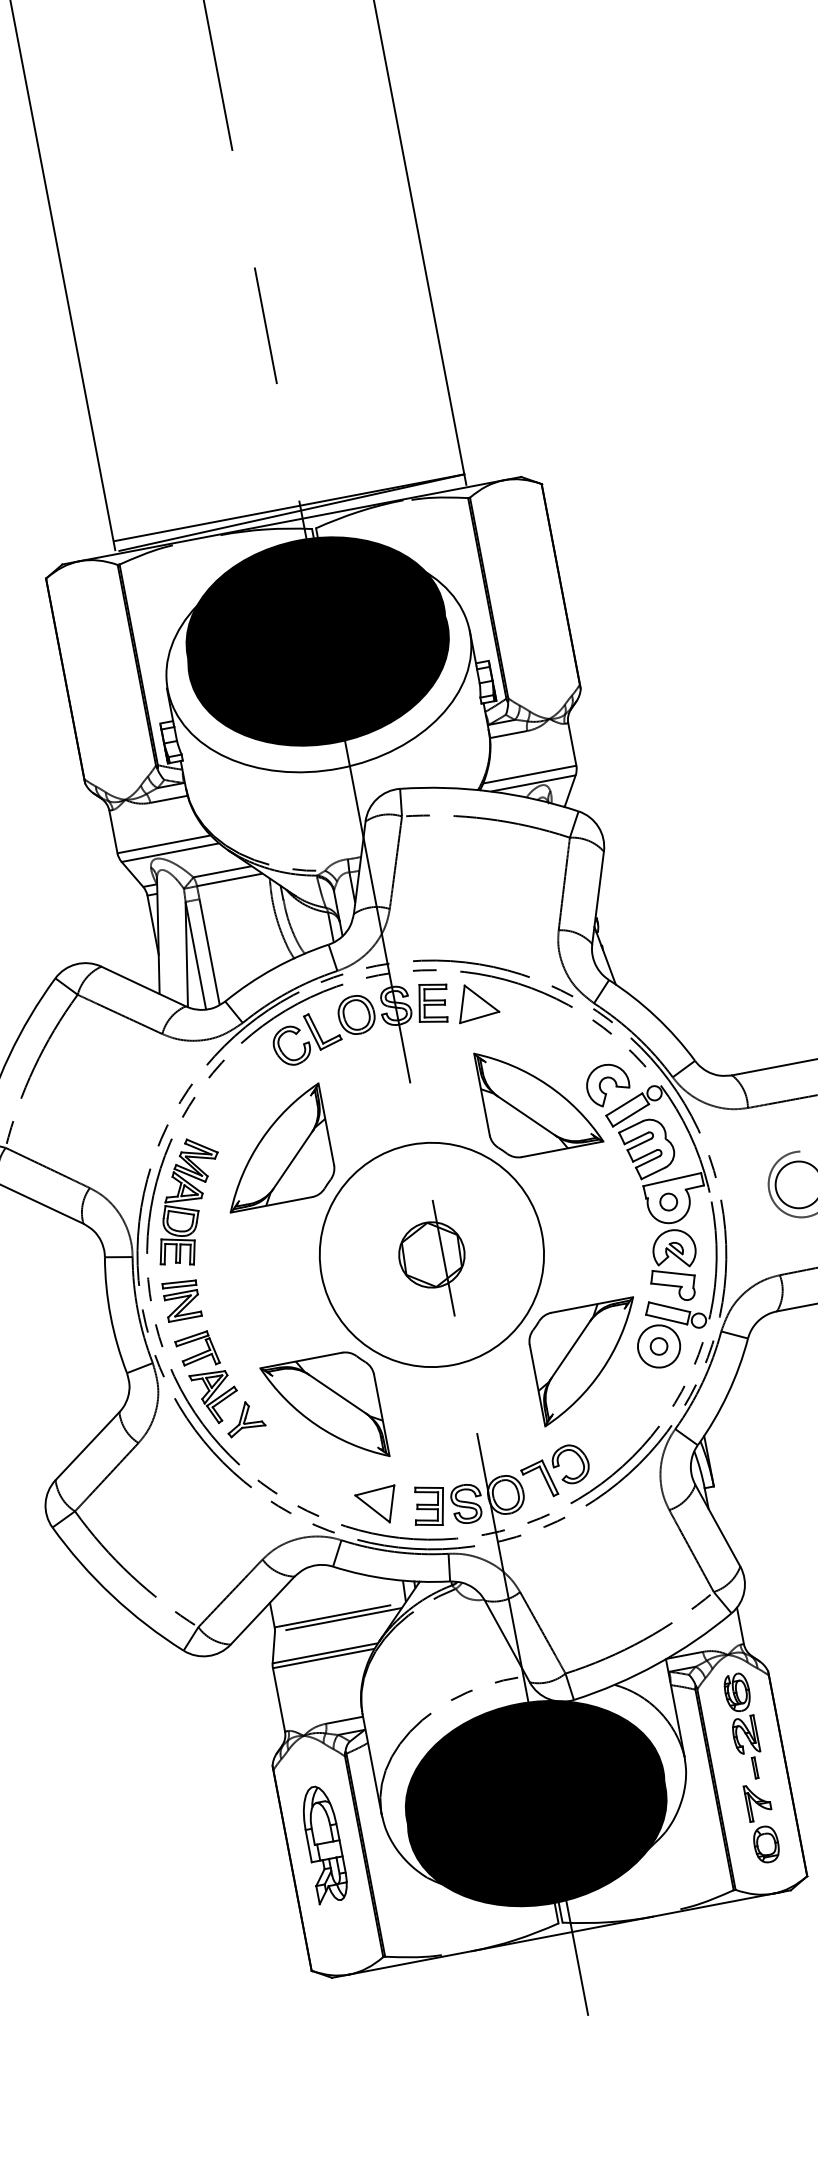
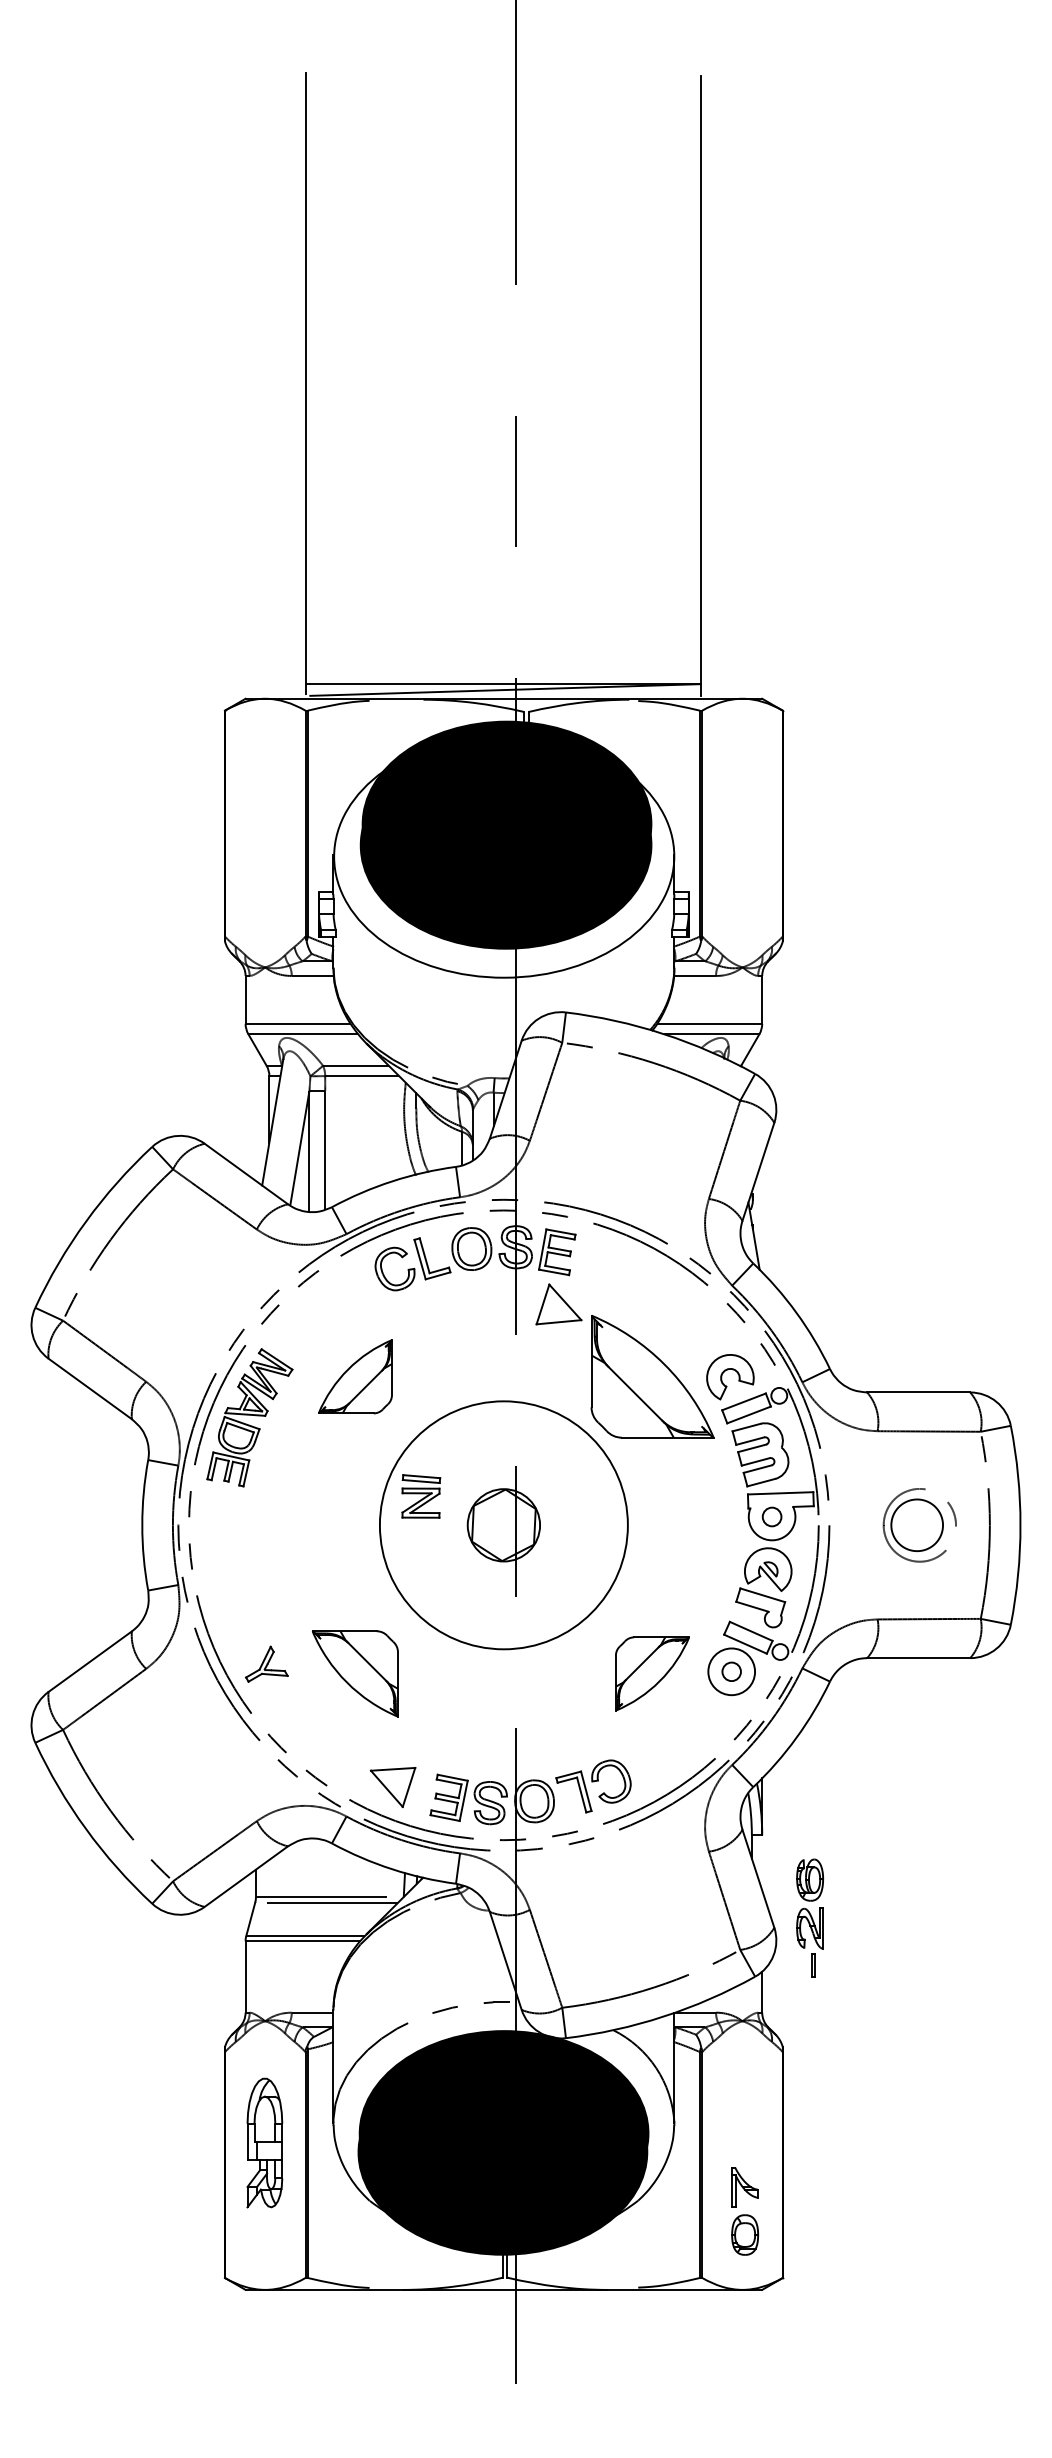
part: (476, 1001) -> (558, 1304), moved
part: (274, 1147) -> (355, 1376), size x0.6
part: (182, 1299) -> (421, 1496), moved
part: (589, 1361) -> (652, 1673), size x0.6
part: (208, 1377) -> (235, 1612), removed
part: (325, 1411) -> (355, 1673), size x0.7
part: (743, 1725) -> (809, 1917), moved

